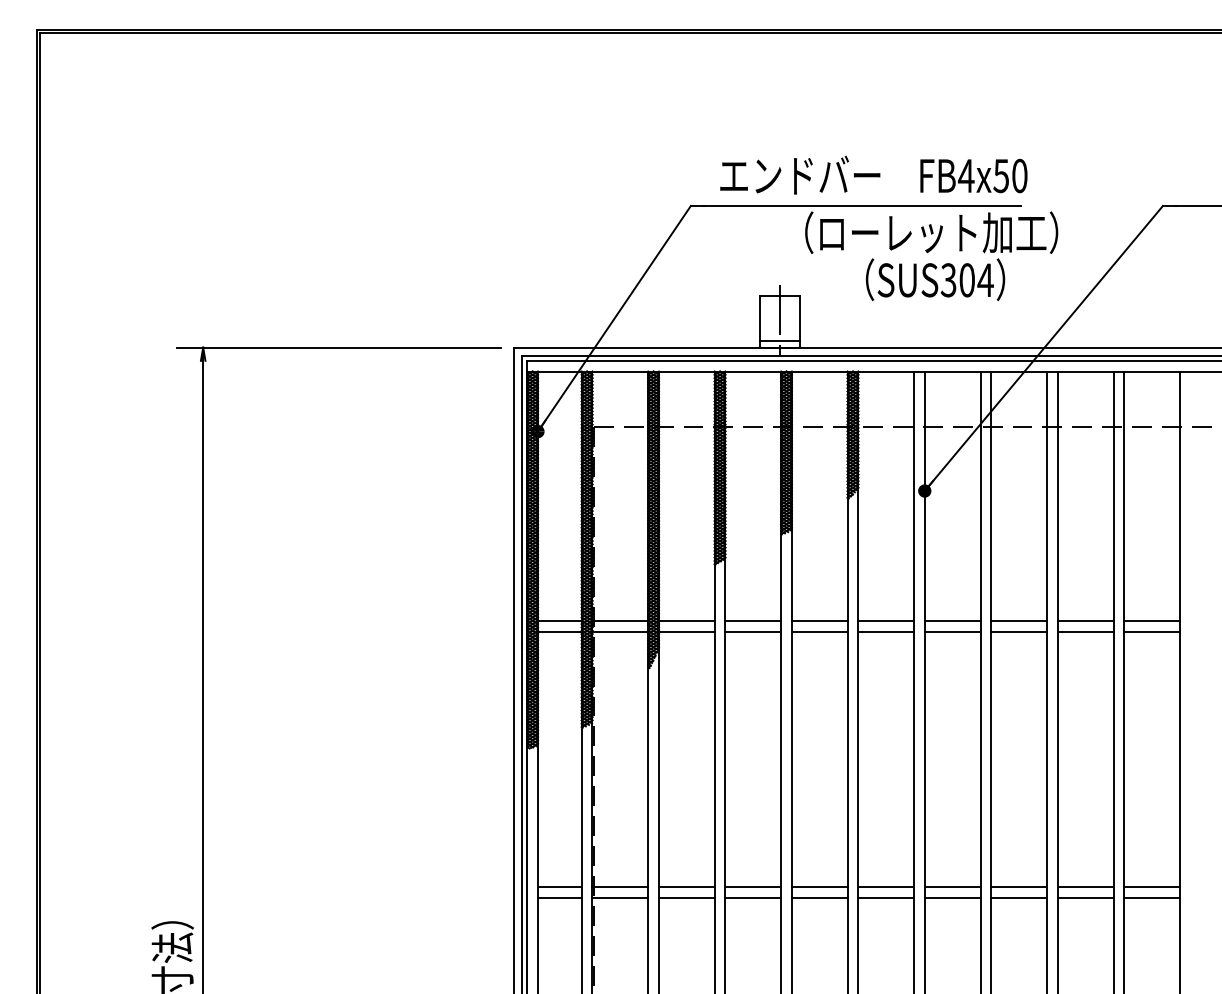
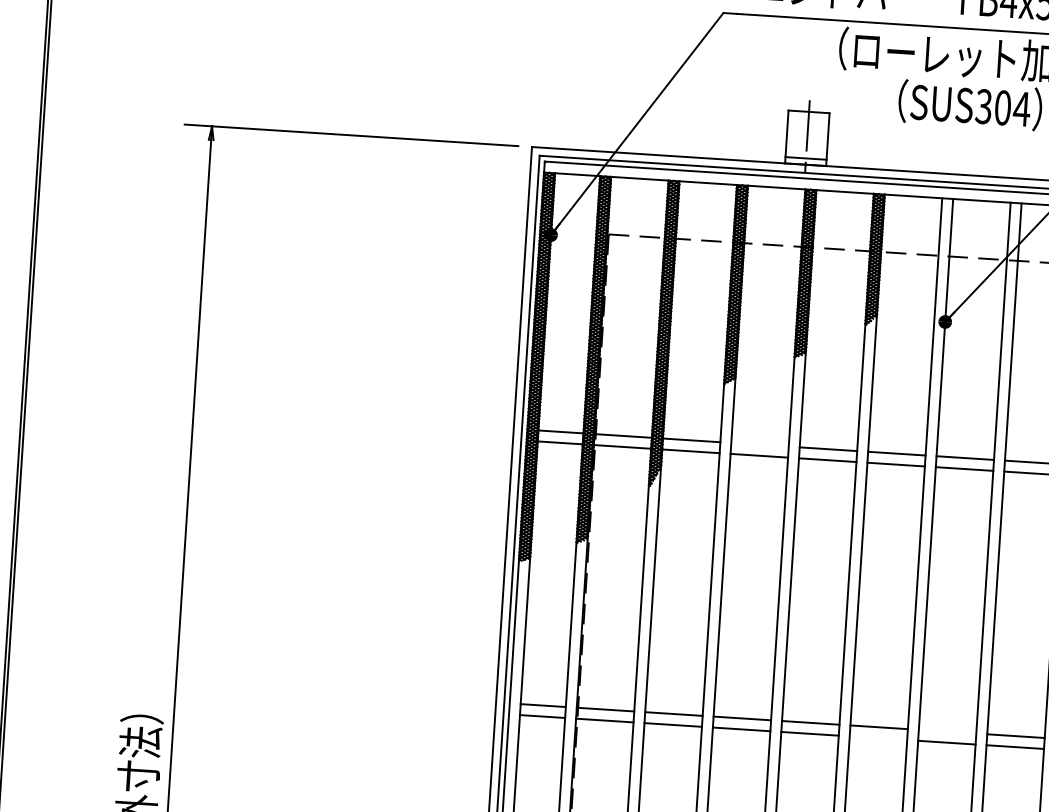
line: (753, 621) -> (760, 444), removed
line: (952, 887) -> (947, 731), removed
line: (886, 897) -> (878, 737), removed

